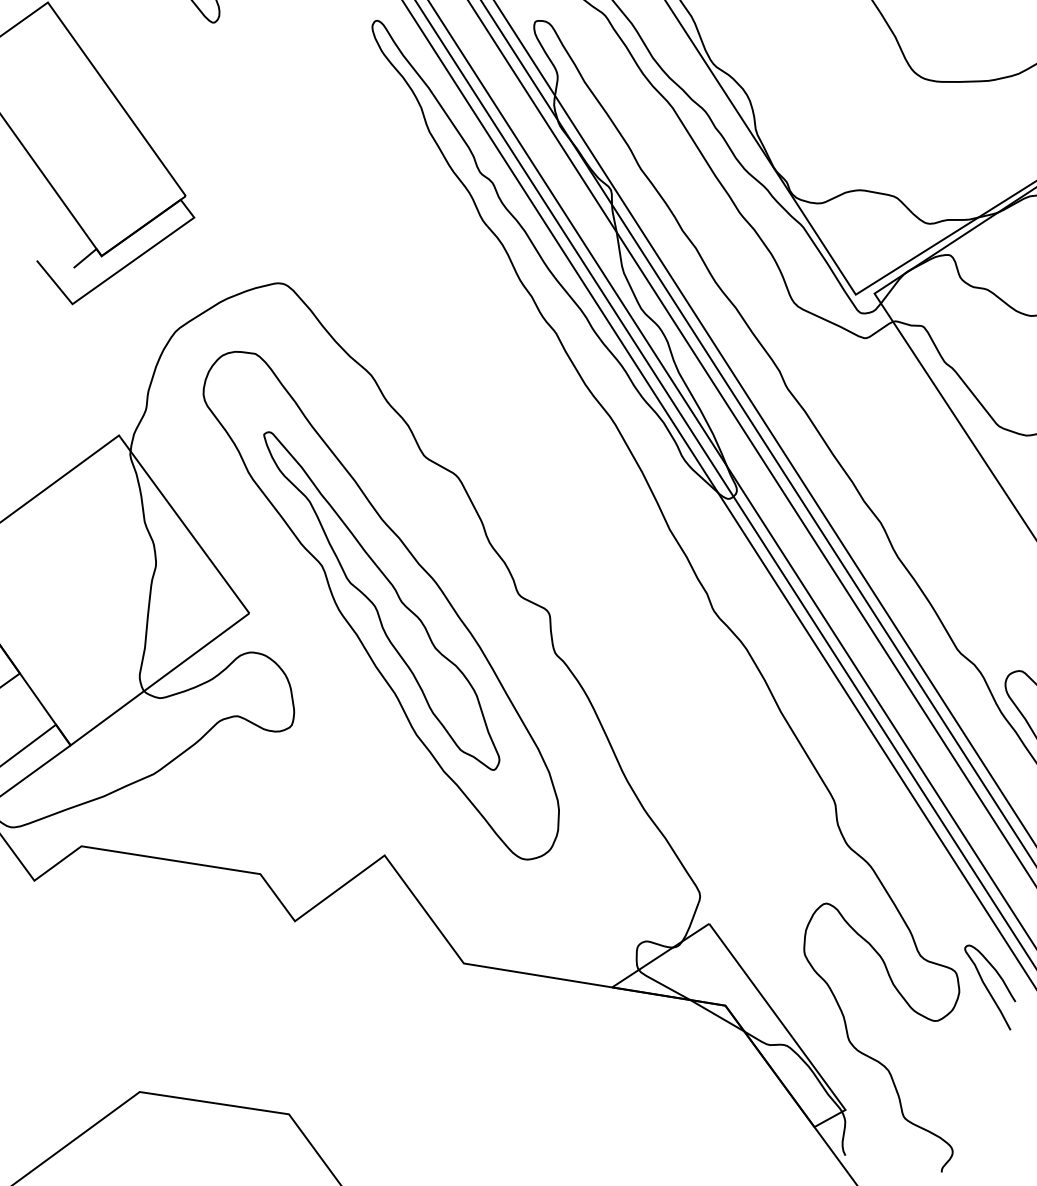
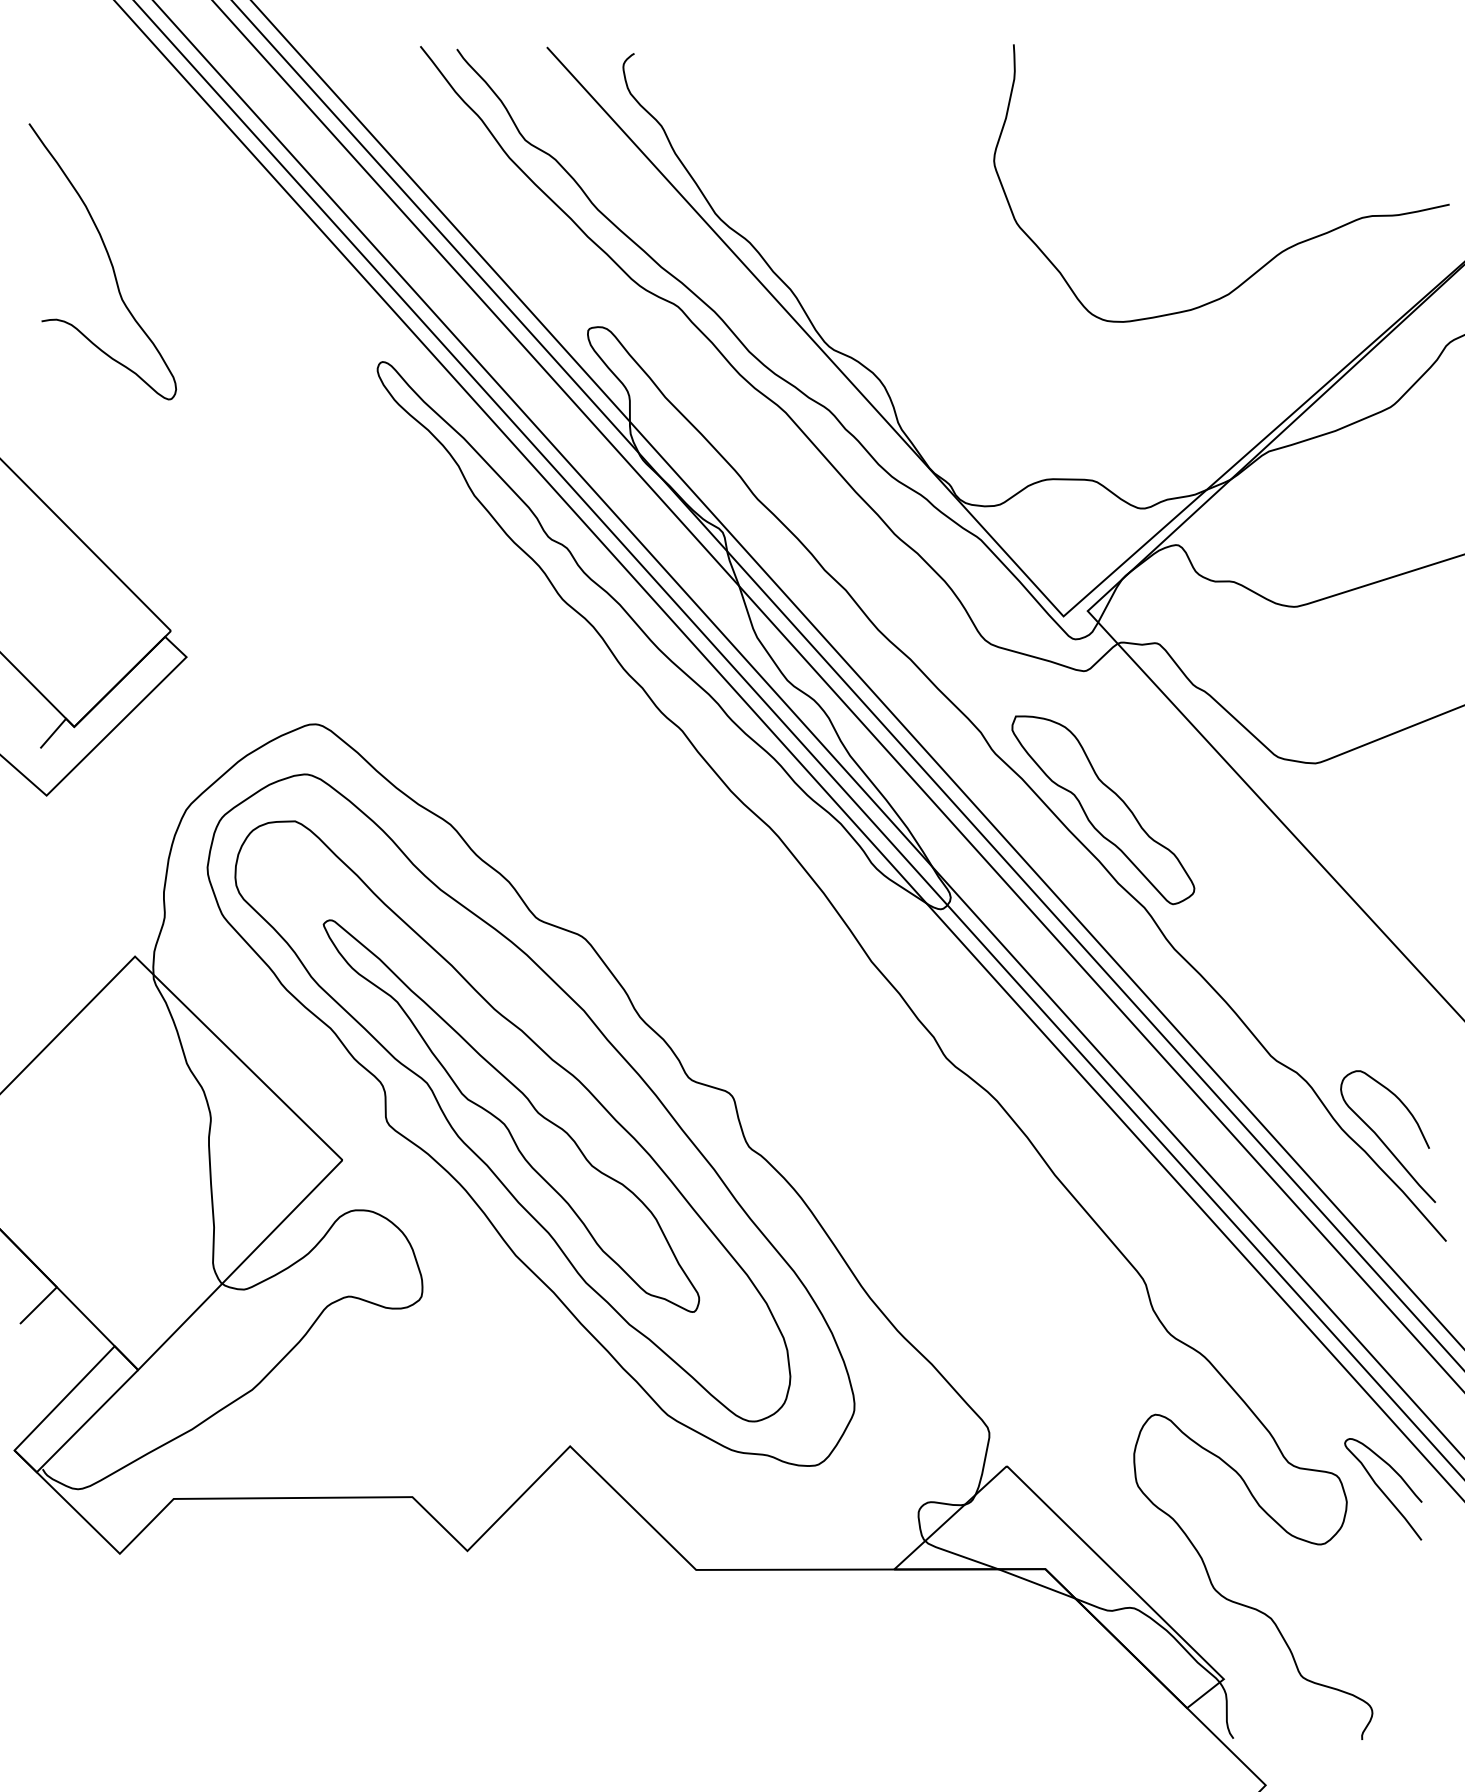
part: (861, 444) -> (1103, 810), added
part: (395, 605) -> (530, 1119), added

